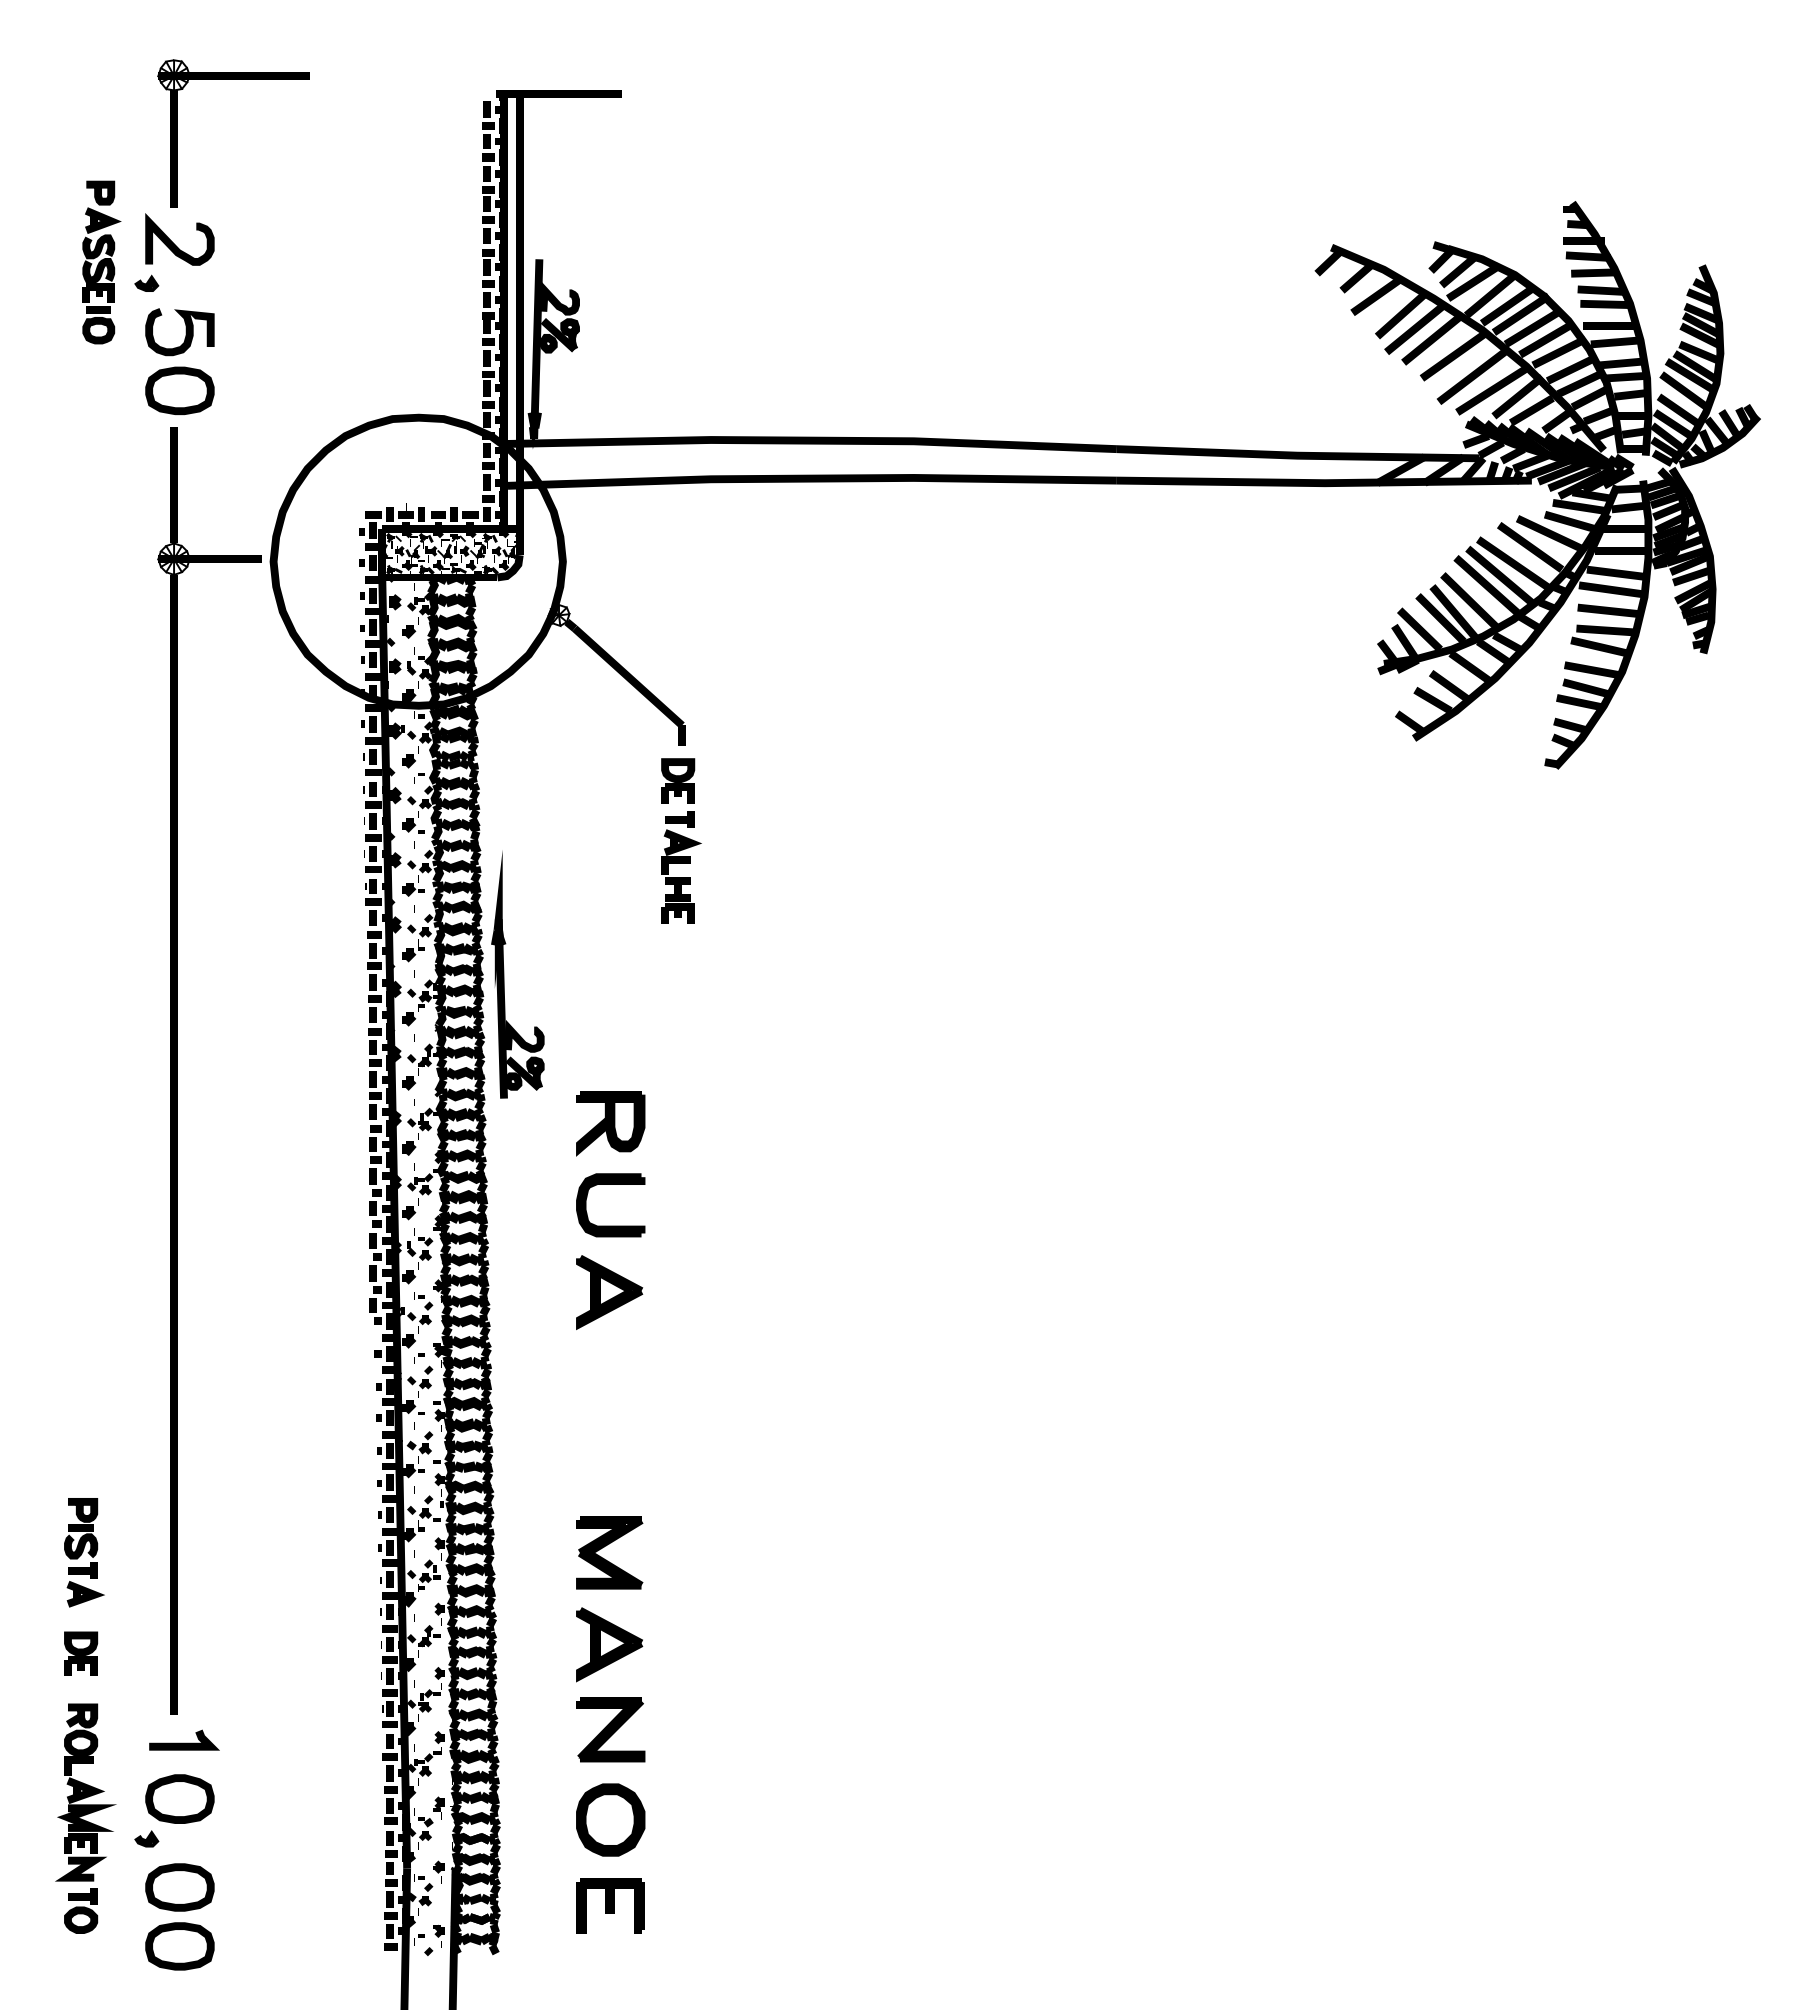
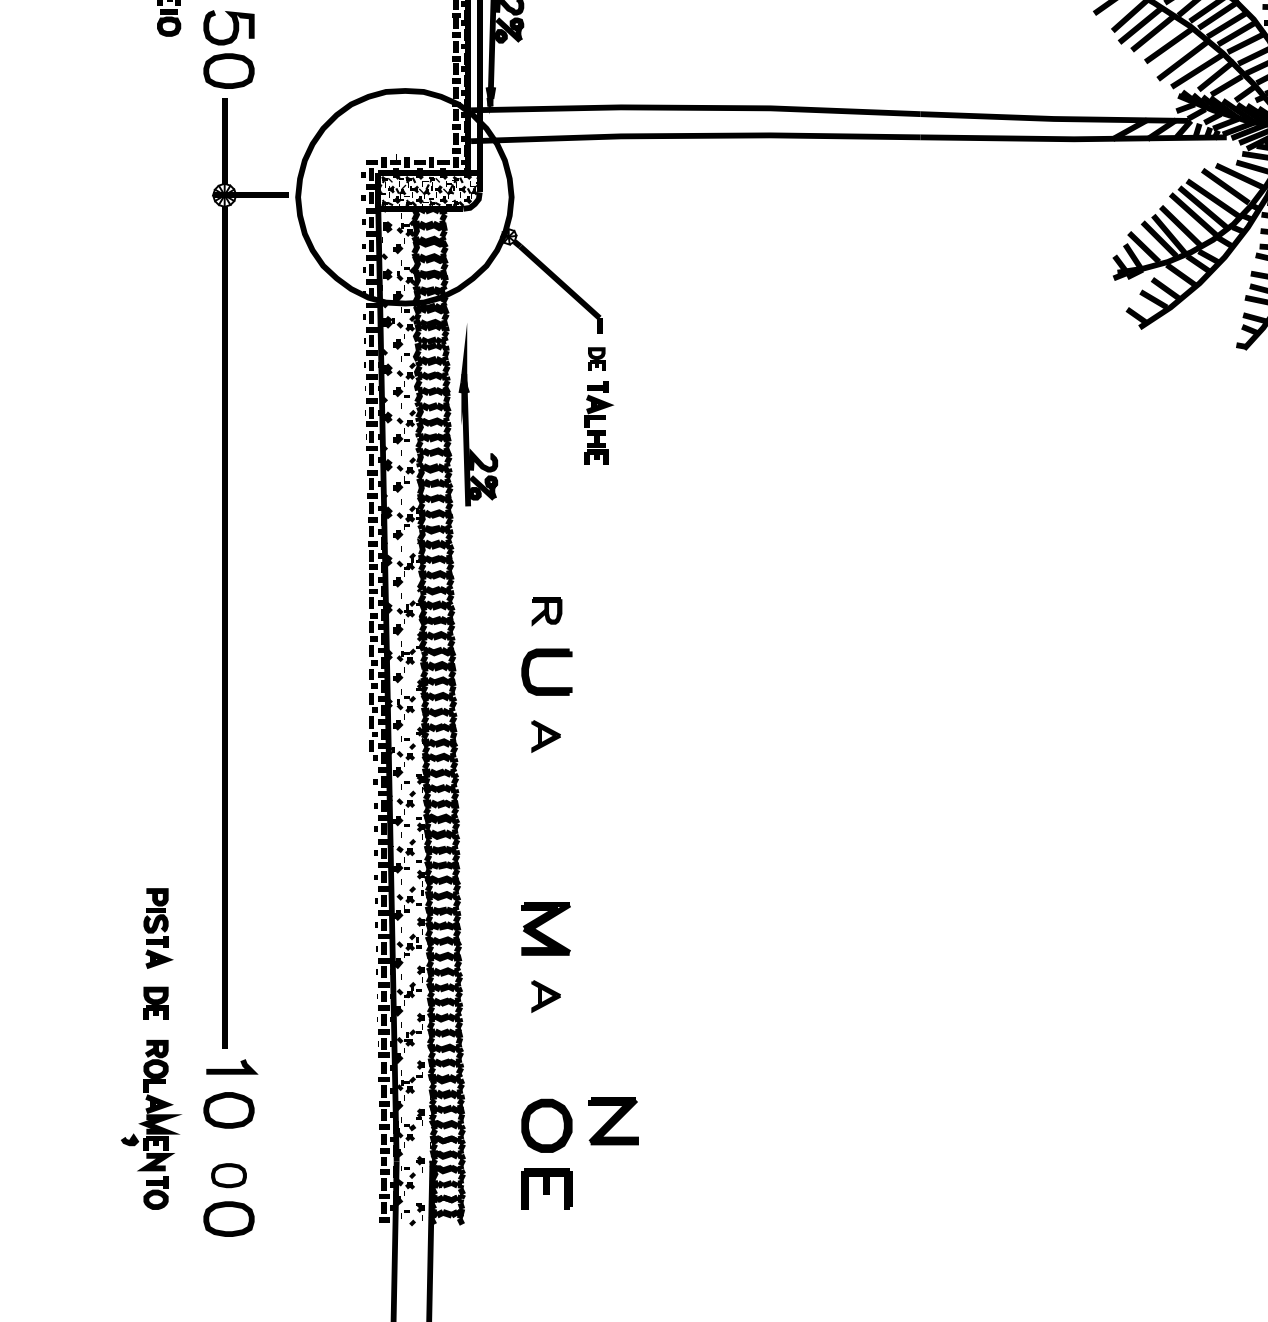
part: (678, 780) -> (596, 358), size x0.7
part: (504, 974) -> (468, 414), moved
part: (610, 1123) -> (546, 611), size x0.6
part: (609, 1292) -> (546, 736), size x0.6
part: (609, 1644) -> (546, 996), size x0.6
part: (610, 1729) -> (613, 1121), moved
curve: (146, 1838) -> (129, 1139), moved
part: (179, 1887) -> (228, 1175), size x0.7

